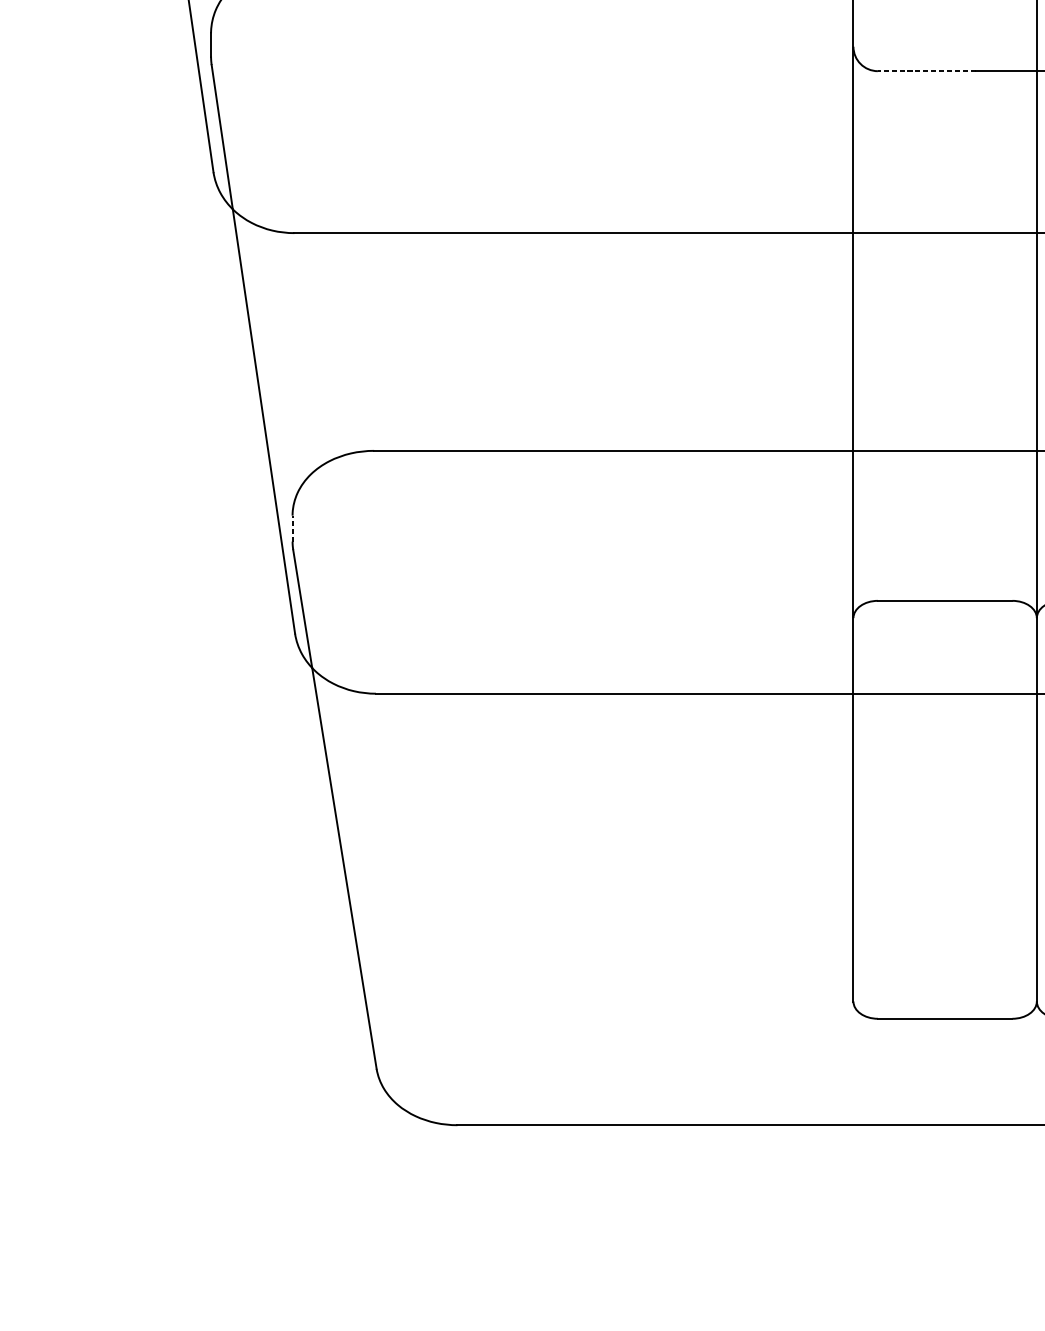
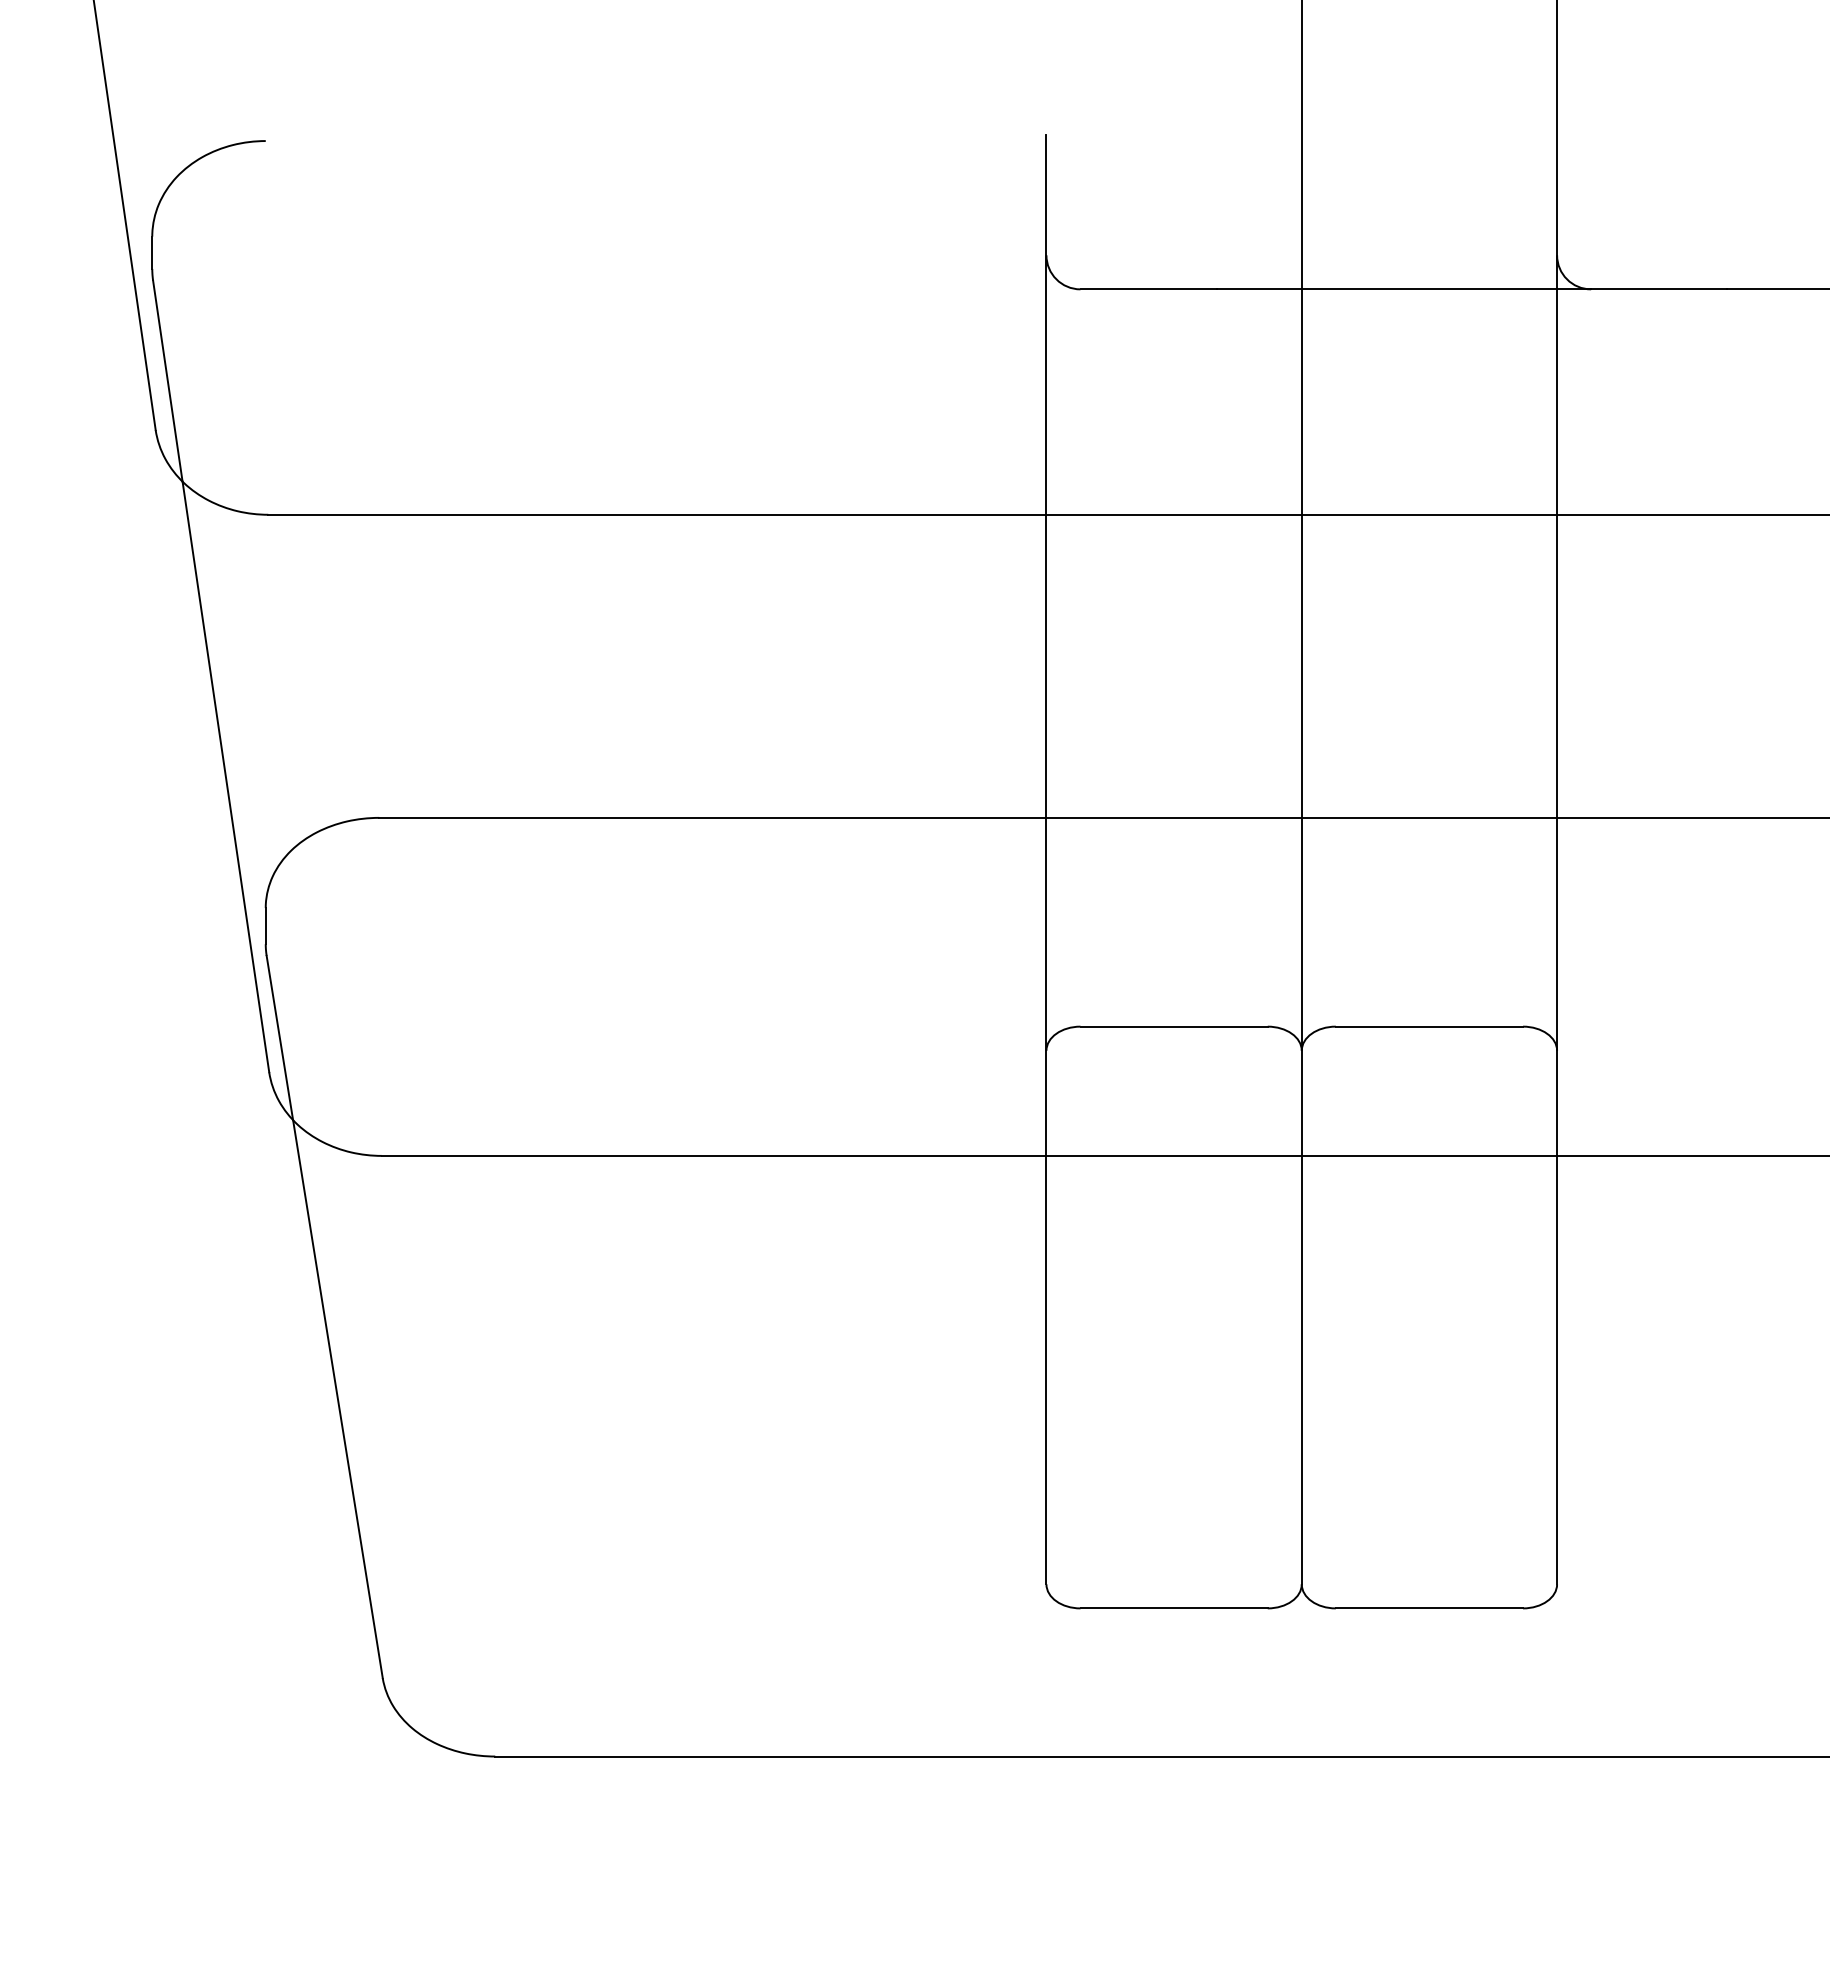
line: (926, 71) -> (1148, 289), dashed -> solid
line: (292, 528) -> (265, 925), dashed -> solid

